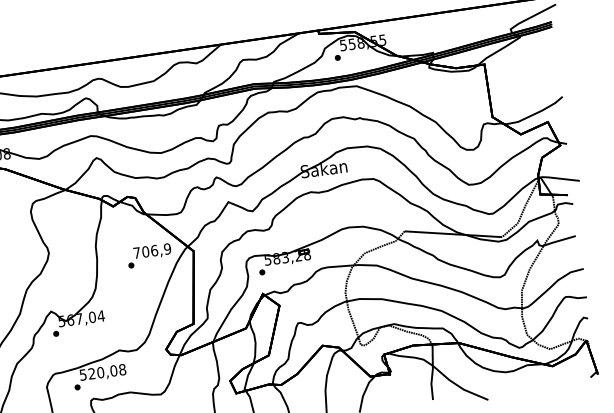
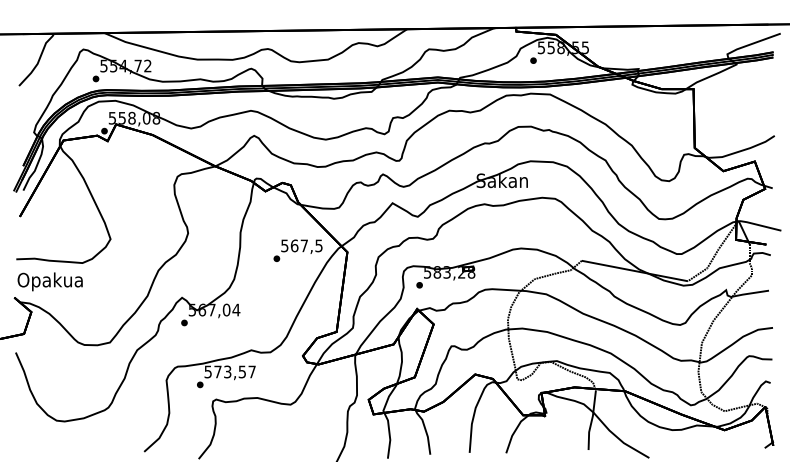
text: (151, 250) -> (301, 245), 706,9 -> 567,5
text: (106, 371) -> (234, 371), 520,08 -> 573,57

